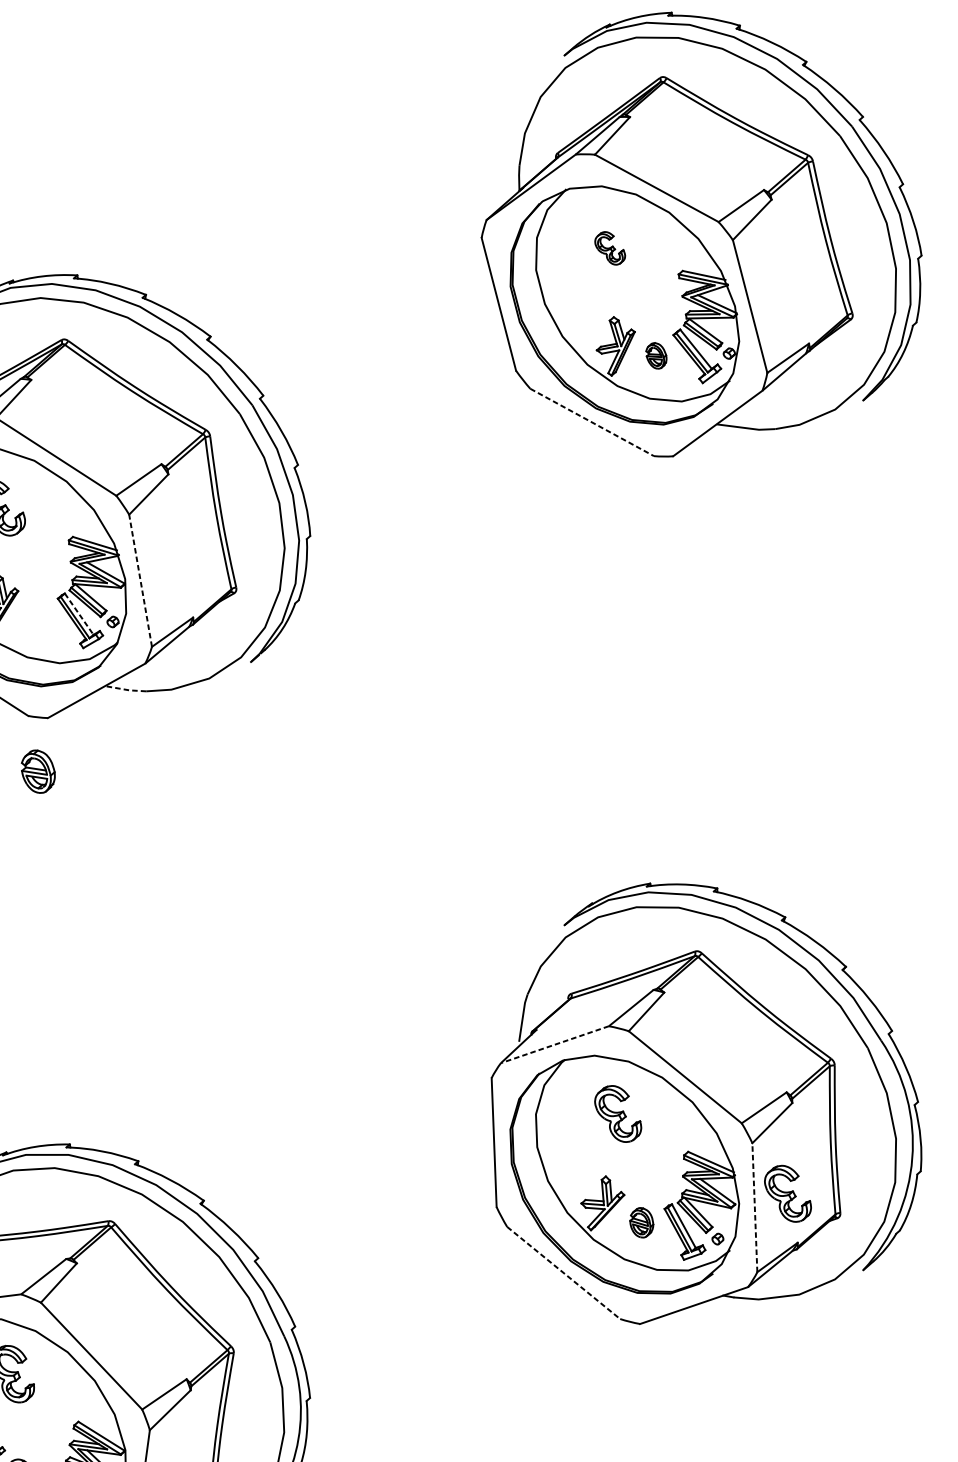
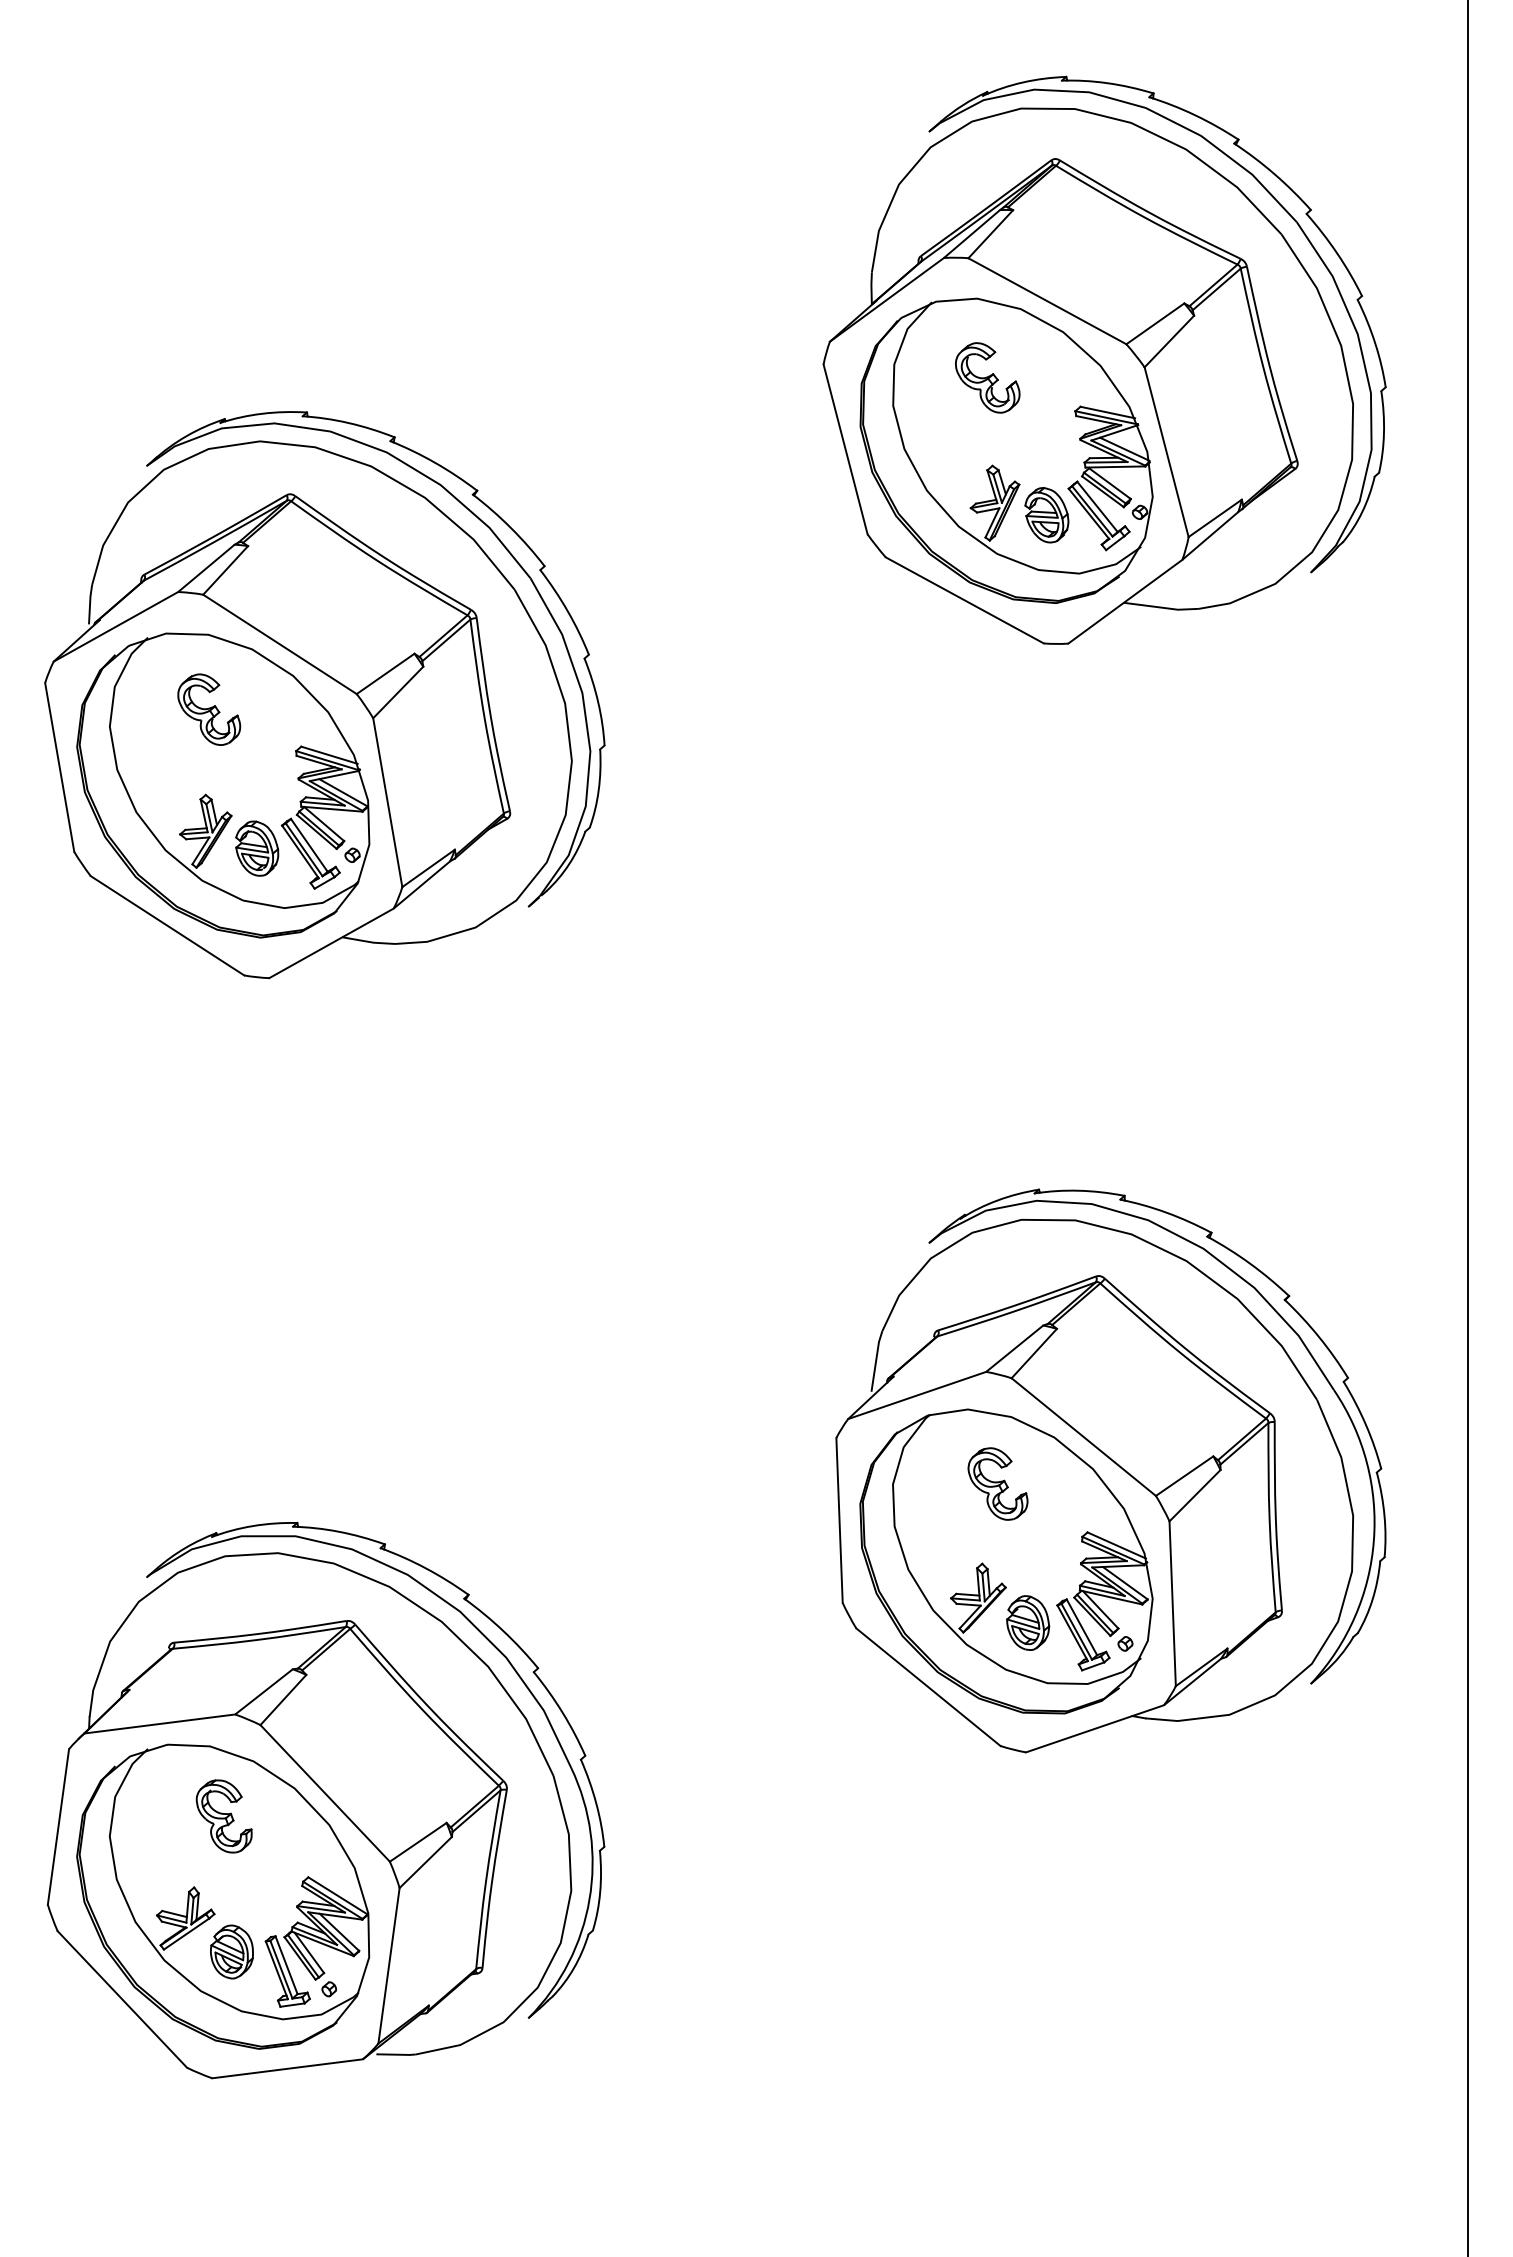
part: (609, 248) -> (987, 377), size x1.67
part: (656, 356) -> (1046, 515), size x1.67
line: (591, 422) -> (964, 600), dashed -> solid
line: (140, 580) -> (387, 802), dashed -> solid
line: (79, 614) -> (309, 845), dashed -> solid
line: (125, 689) -> (368, 941), dashed -> solid
part: (38, 771) -> (257, 848), moved
line: (555, 1044) -> (917, 1395), dashed -> solid
part: (787, 1193) -> (1214, 1585), removed
line: (754, 1207) -> (1172, 1603), dashed -> solid
part: (642, 1222) -> (1028, 1622), size x1.43
line: (563, 1273) -> (928, 1687), dashed -> solid

